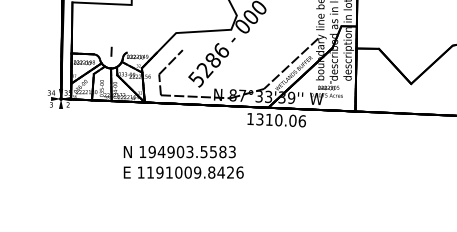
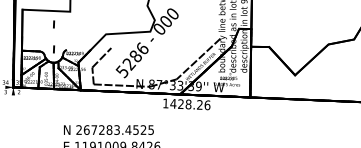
line: (111, 20) -> (53, 24), added
text: (276, 119) -> (186, 103), 1310.06 -> 1428.26
text: (187, 151) -> (115, 129), 194903.5583 -> 267283.4525

